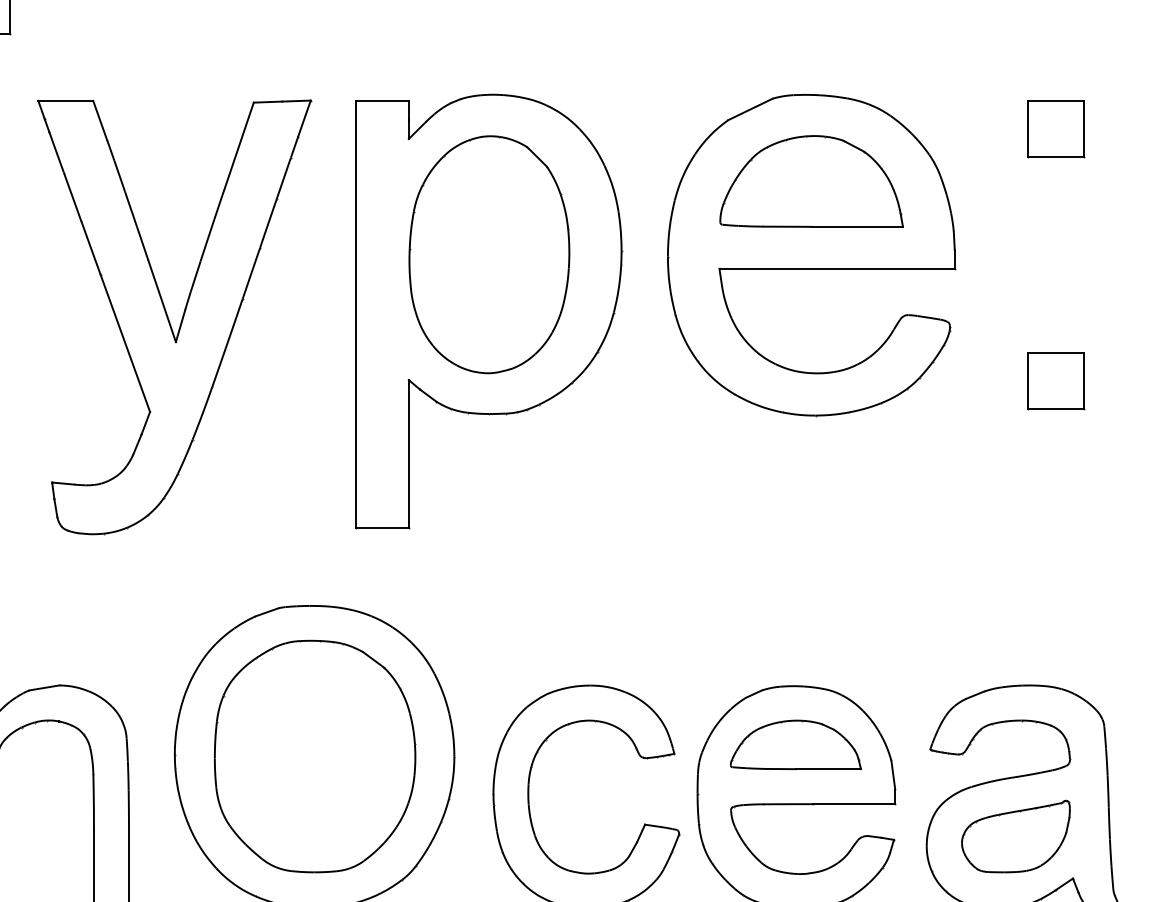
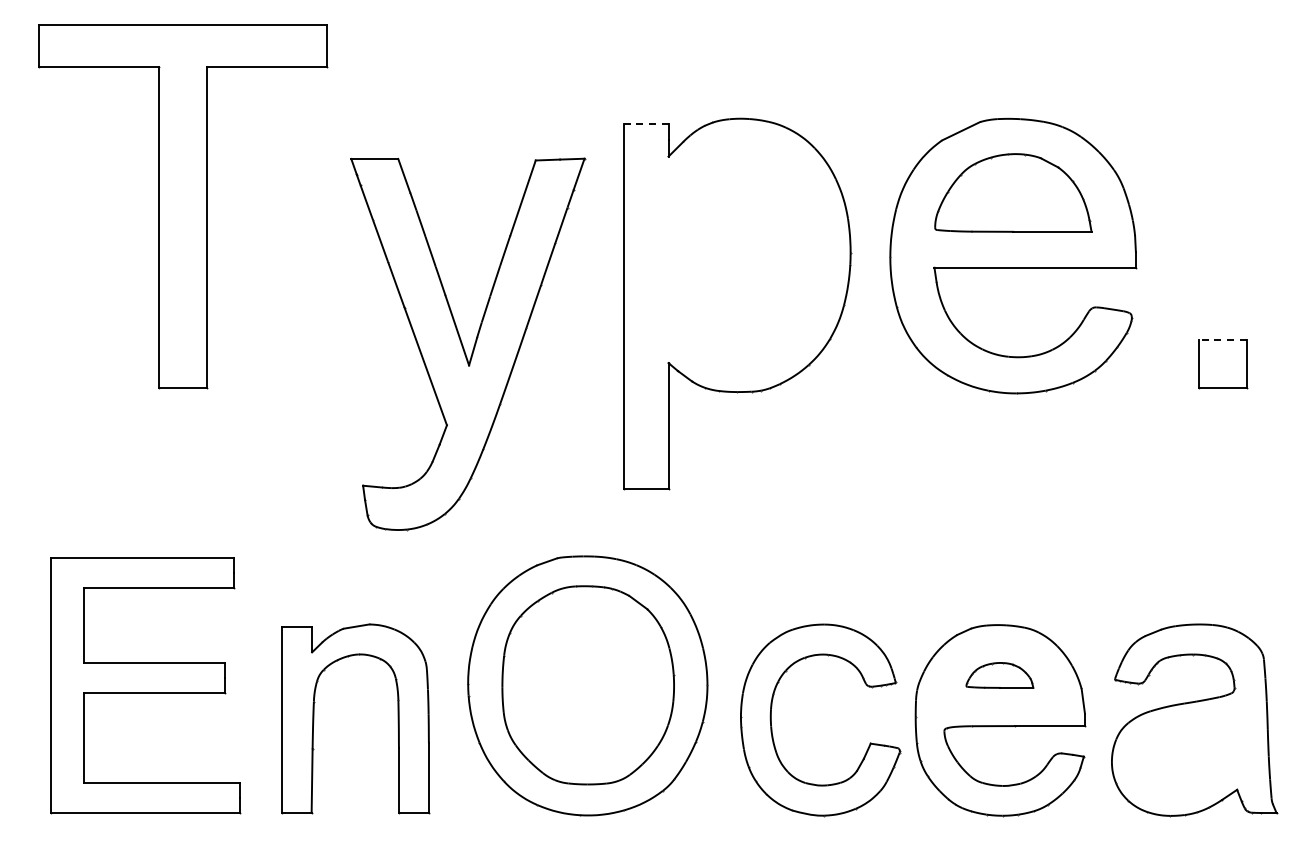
line: (383, 100) -> (646, 123), solid -> dashed
part: (1057, 129) -> (1223, 148), removed
part: (489, 254) -> (737, 255), removed
part: (175, 317) -> (468, 344), moved
line: (1055, 352) -> (1222, 339), solid -> dashed
part: (795, 745) -> (999, 675), size x0.6
part: (1016, 836) -> (1188, 753), removed

